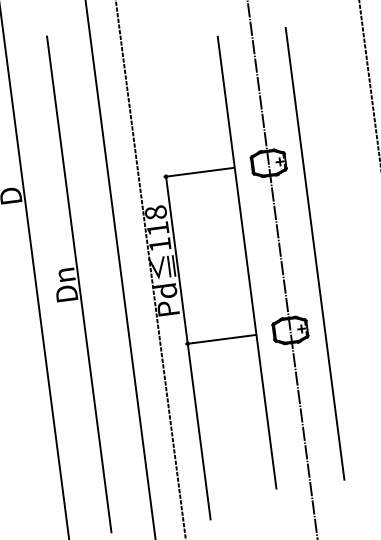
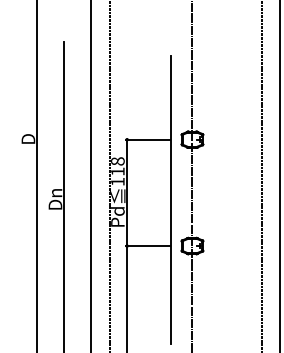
line: (315, 252) -> (214, 199), removed

